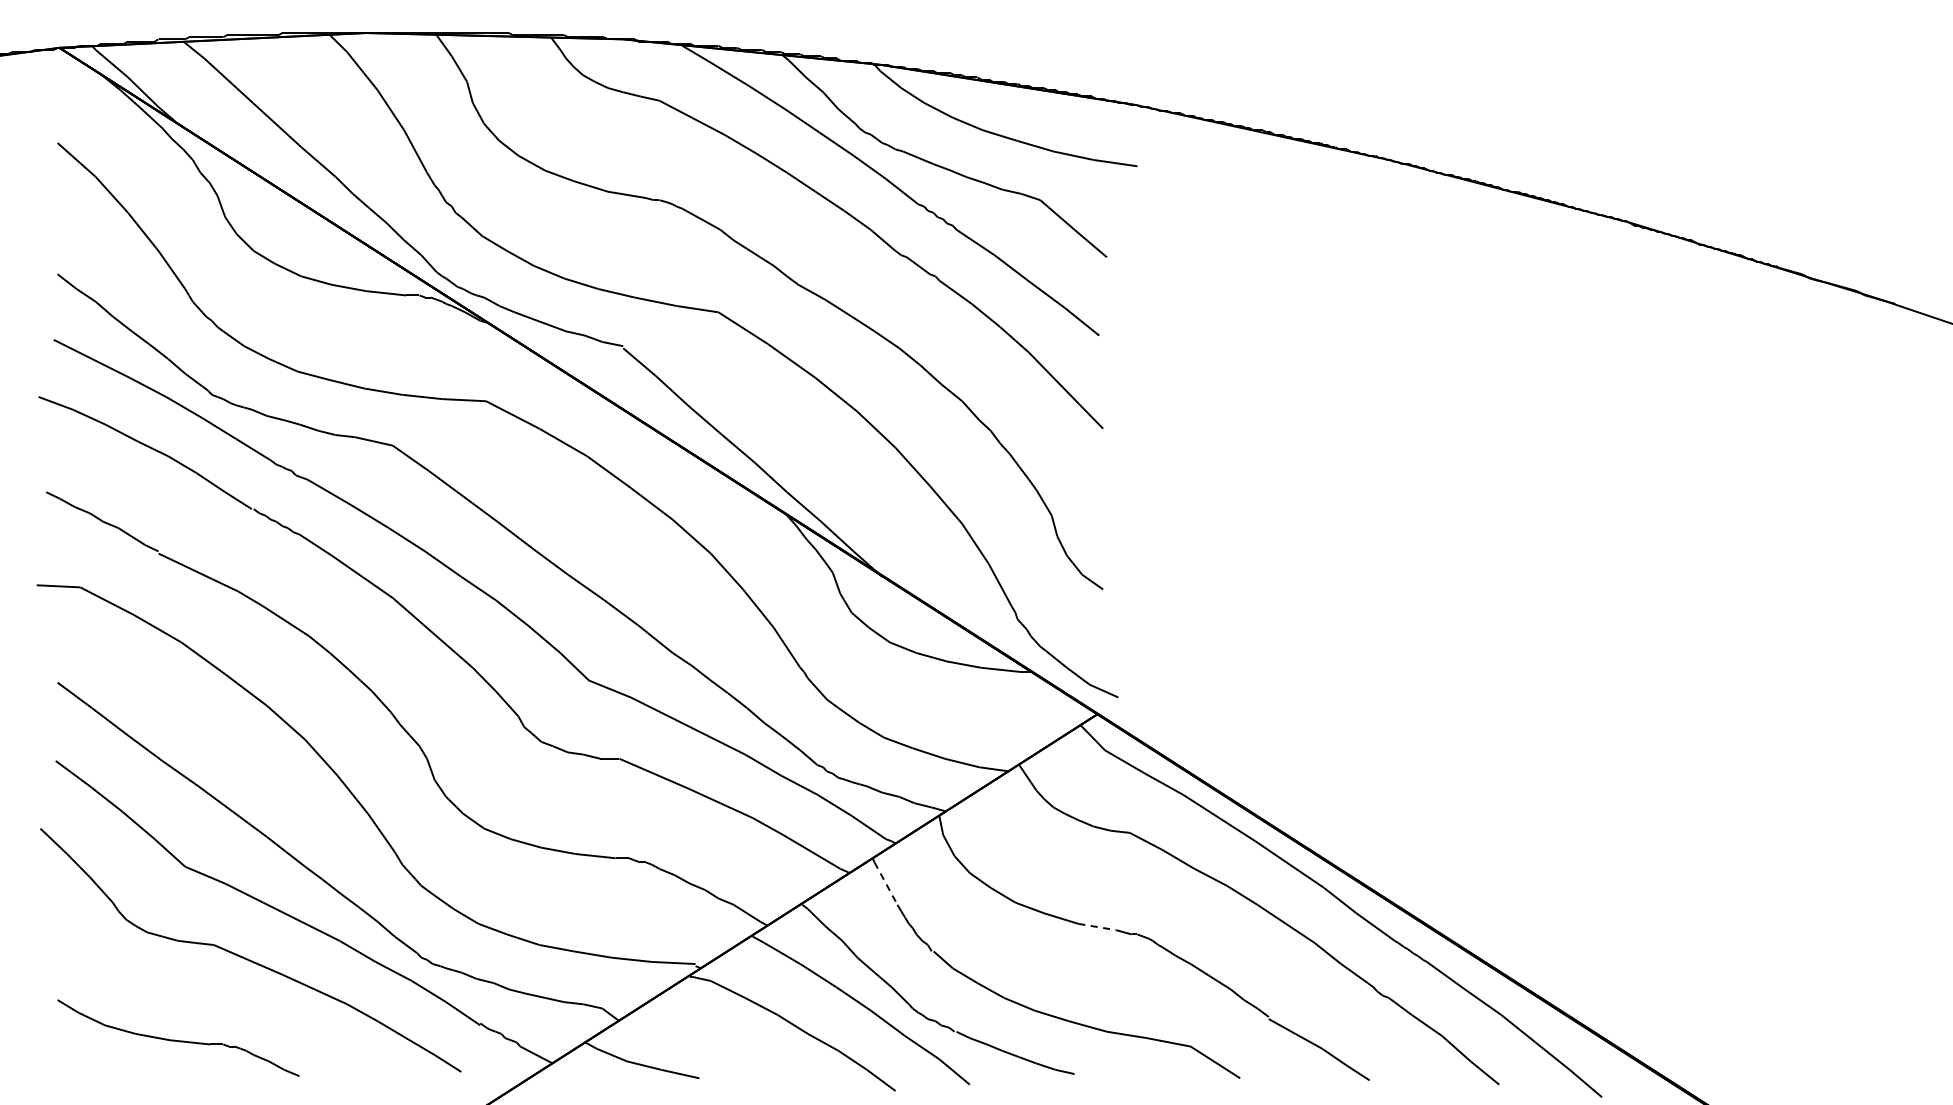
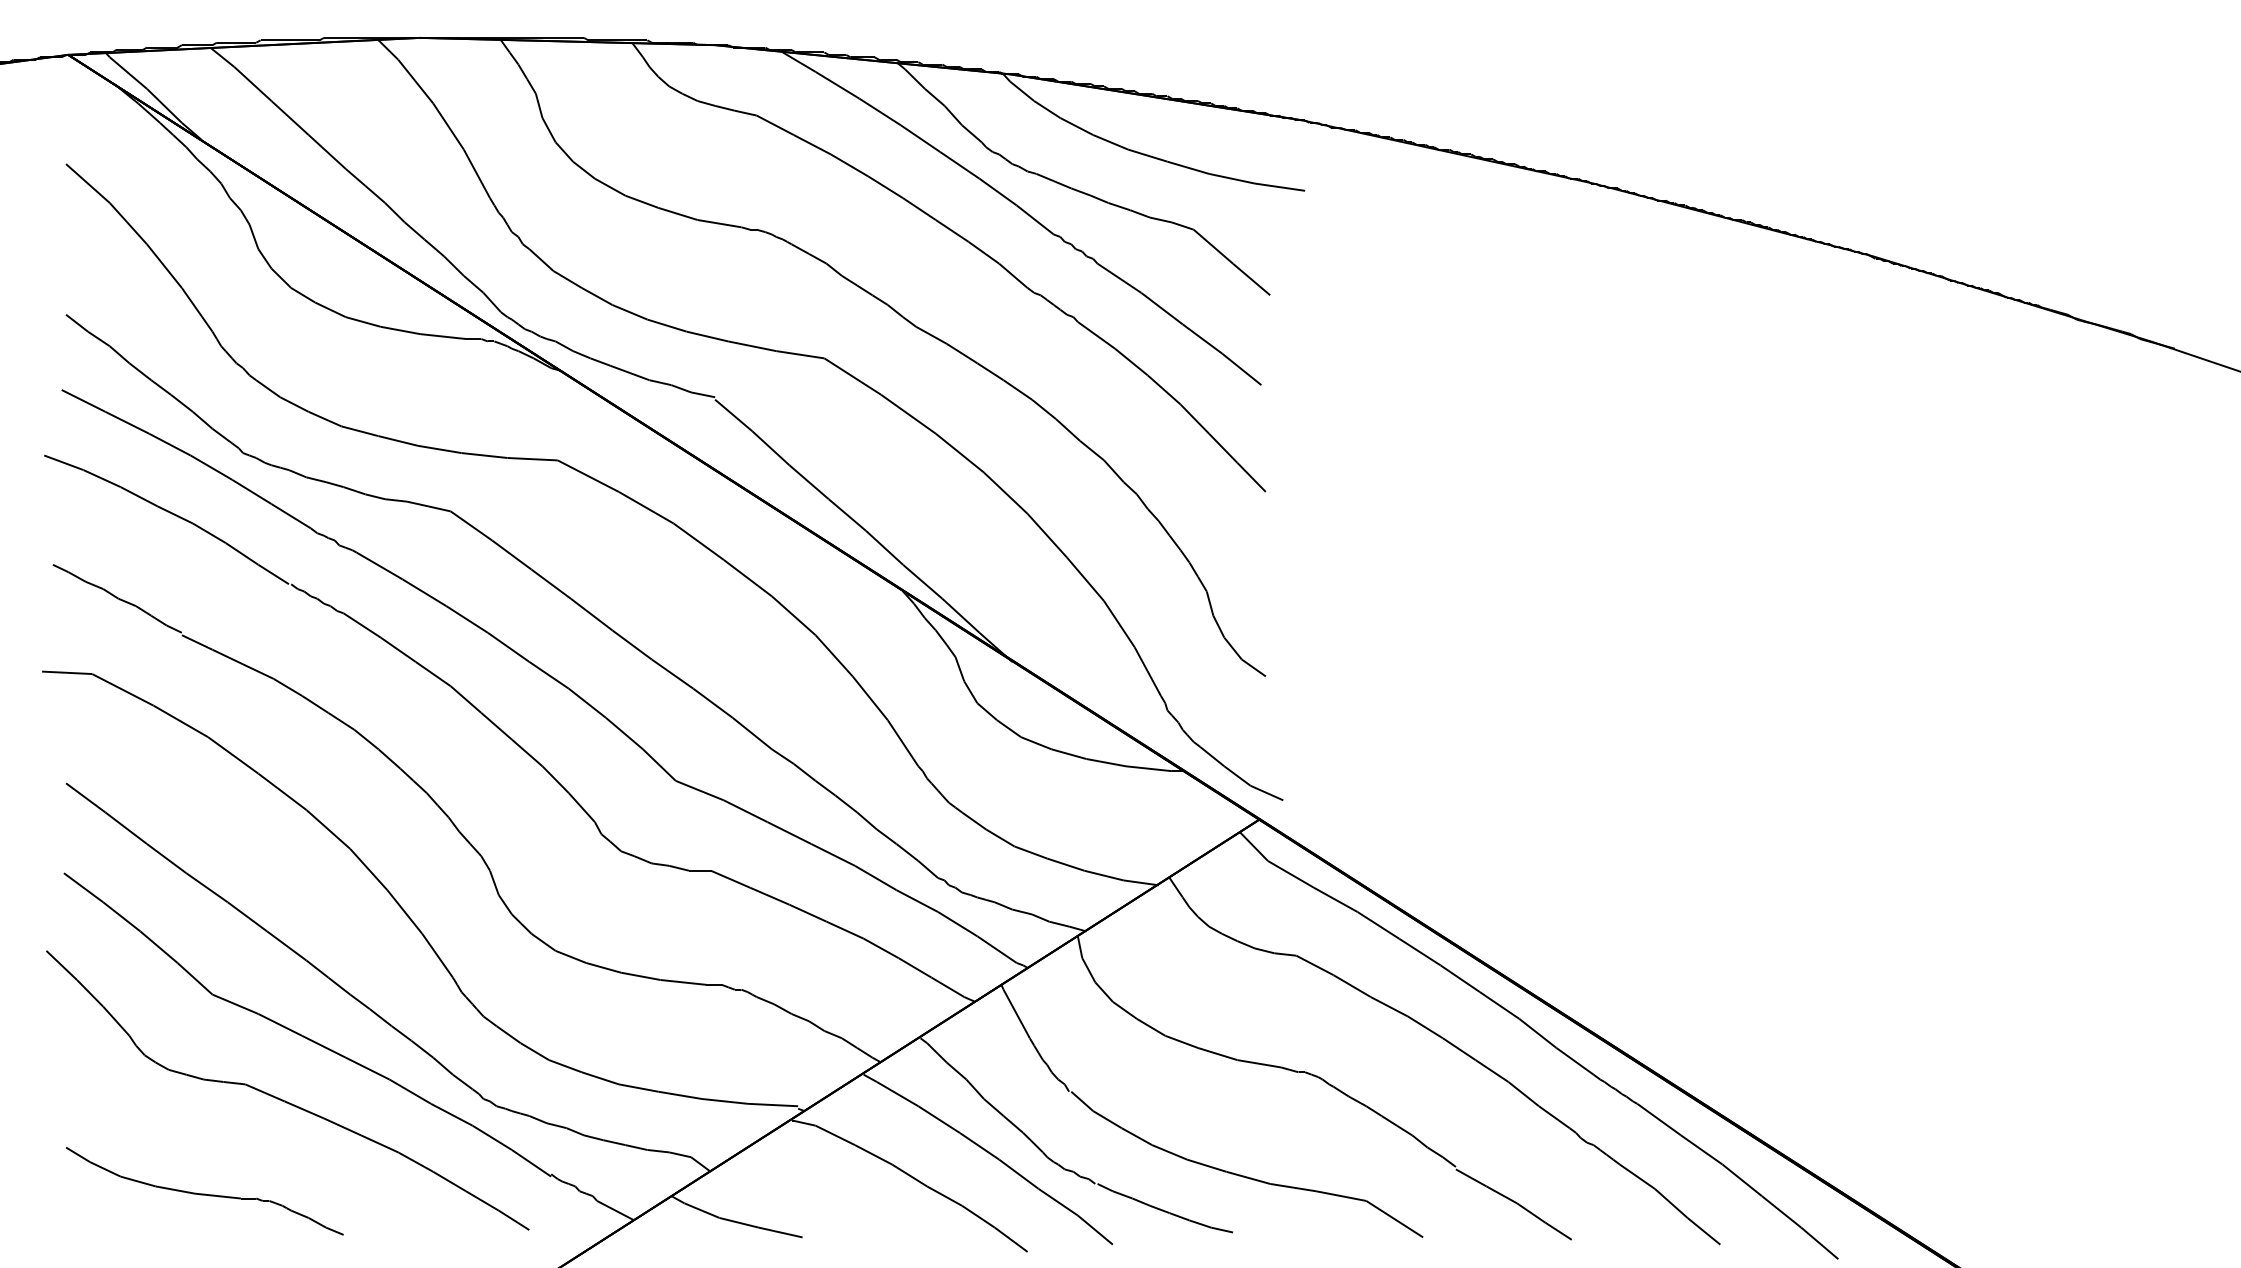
line: (886, 884) -> (1017, 1014), dashed -> solid
line: (1097, 927) -> (1259, 1064), dashed -> solid

